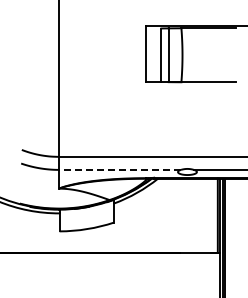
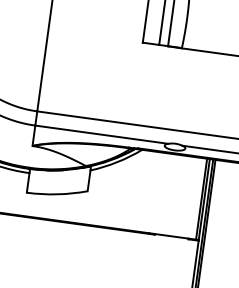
line: (119, 169) -> (101, 134), dashed -> solid

